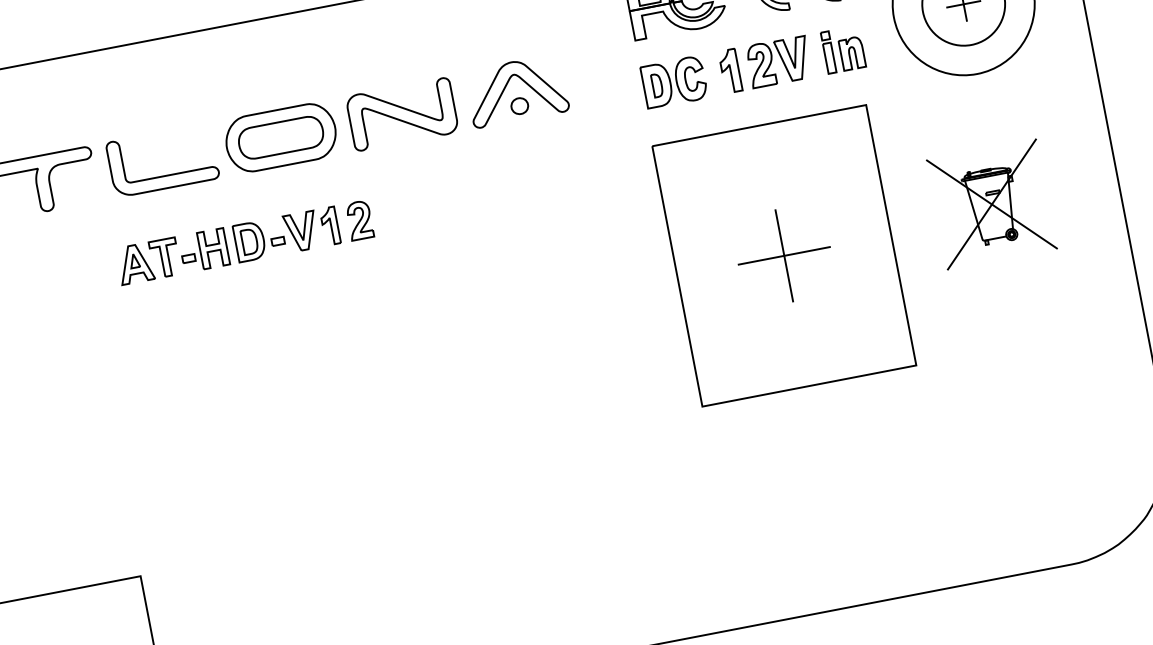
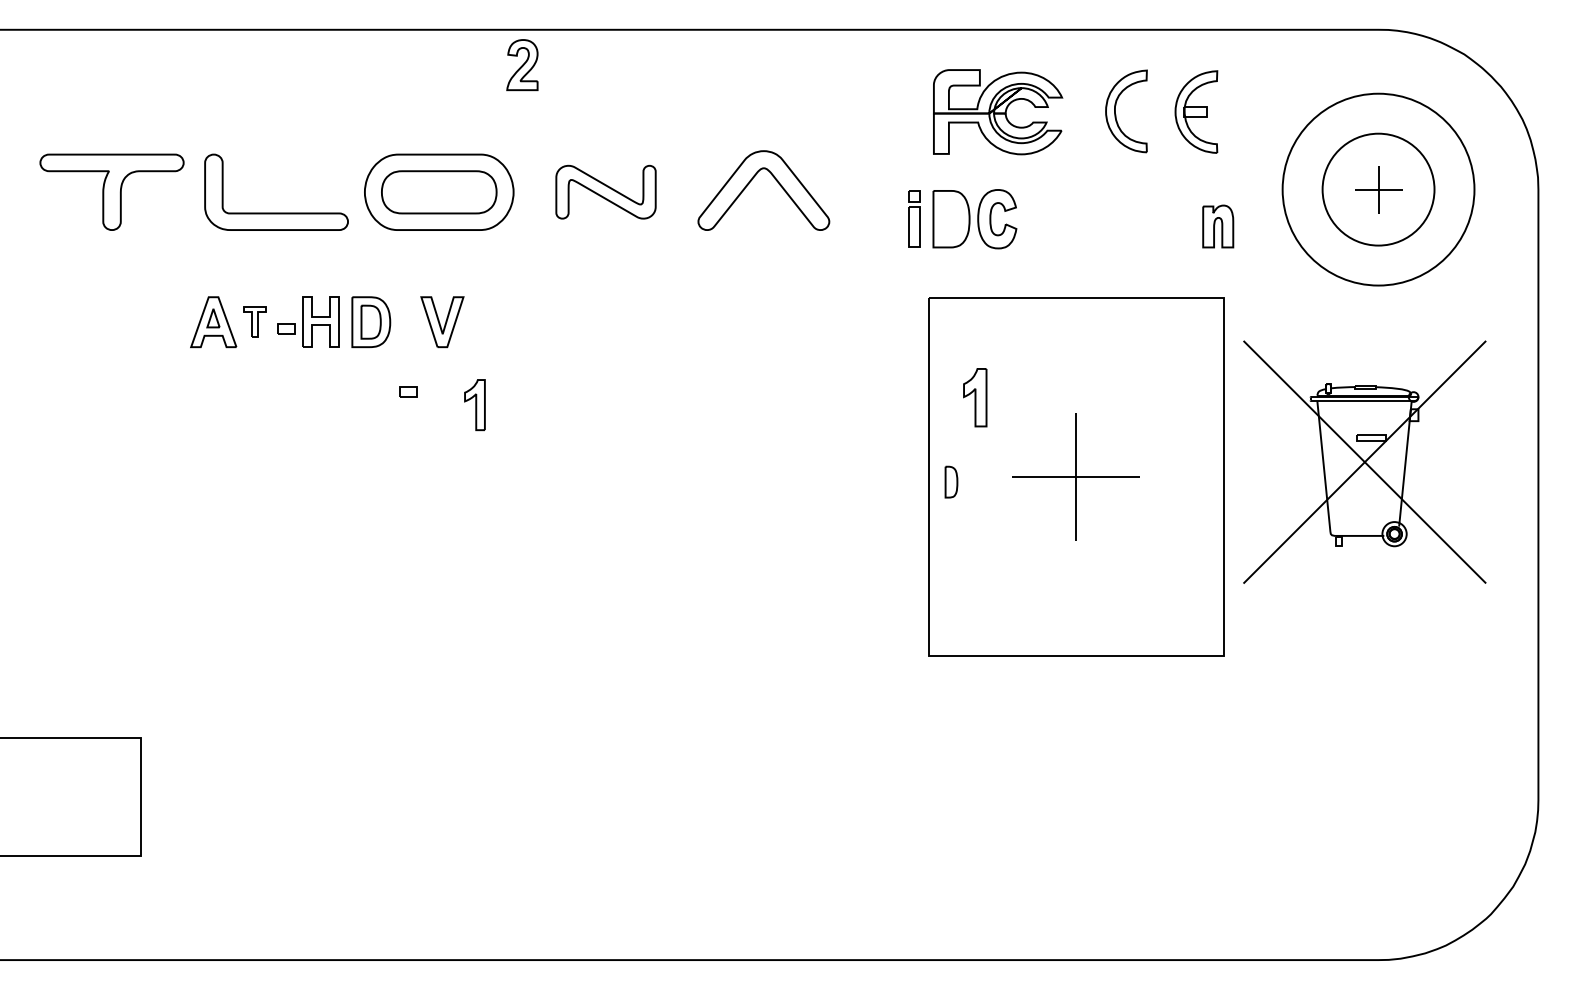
part: (828, 52) -> (914, 218), moved
part: (778, 61) -> (1118, 218), removed
part: (730, 70) -> (975, 397), moved
part: (657, 85) -> (951, 481), moved
part: (519, 105) -> (763, 210), removed
part: (401, 113) -> (605, 191), size x0.7
part: (991, 204) -> (1364, 462), size x1.6
part: (359, 220) -> (522, 65), moved
part: (330, 226) -> (474, 405), moved
part: (277, 241) -> (408, 391), moved
part: (164, 257) -> (254, 321), size x0.6

